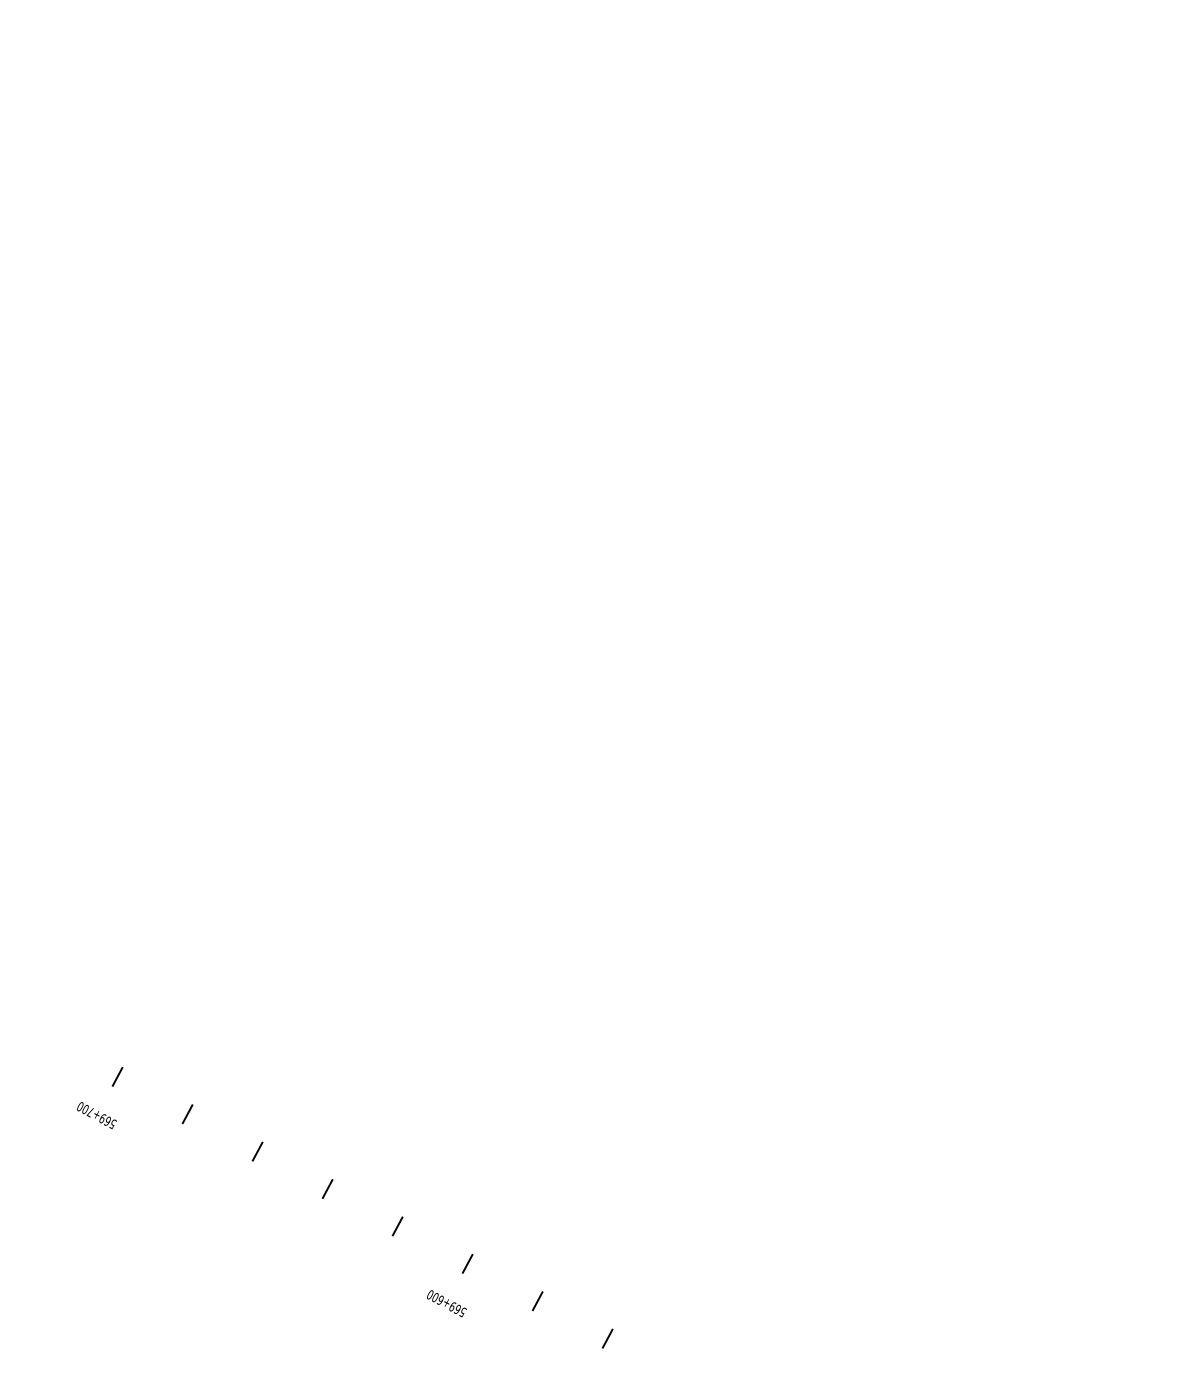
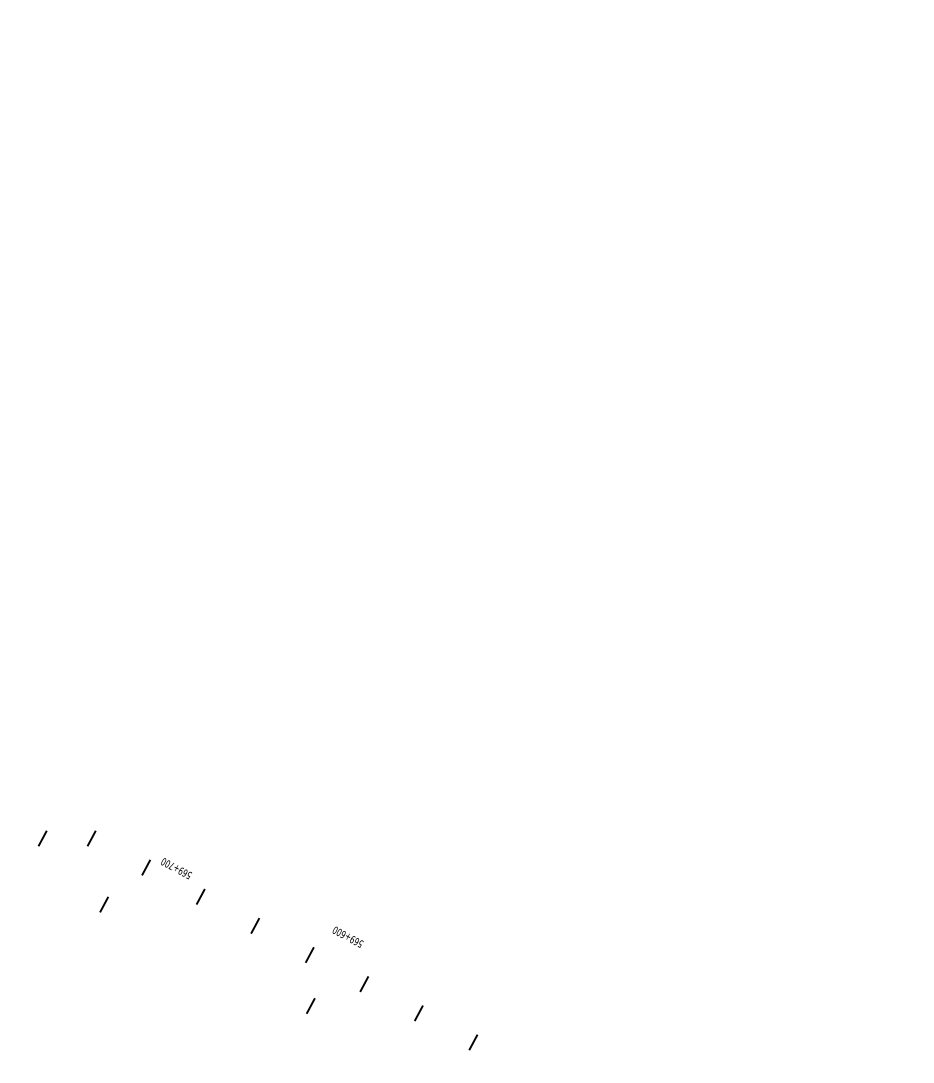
line: (54, 1076) -> (42, 838), added
text: (96, 1115) -> (176, 868), moved
line: (132, 1161) -> (103, 904), added
line: (398, 1291) -> (310, 1005), added
text: (446, 1302) -> (347, 936), moved

